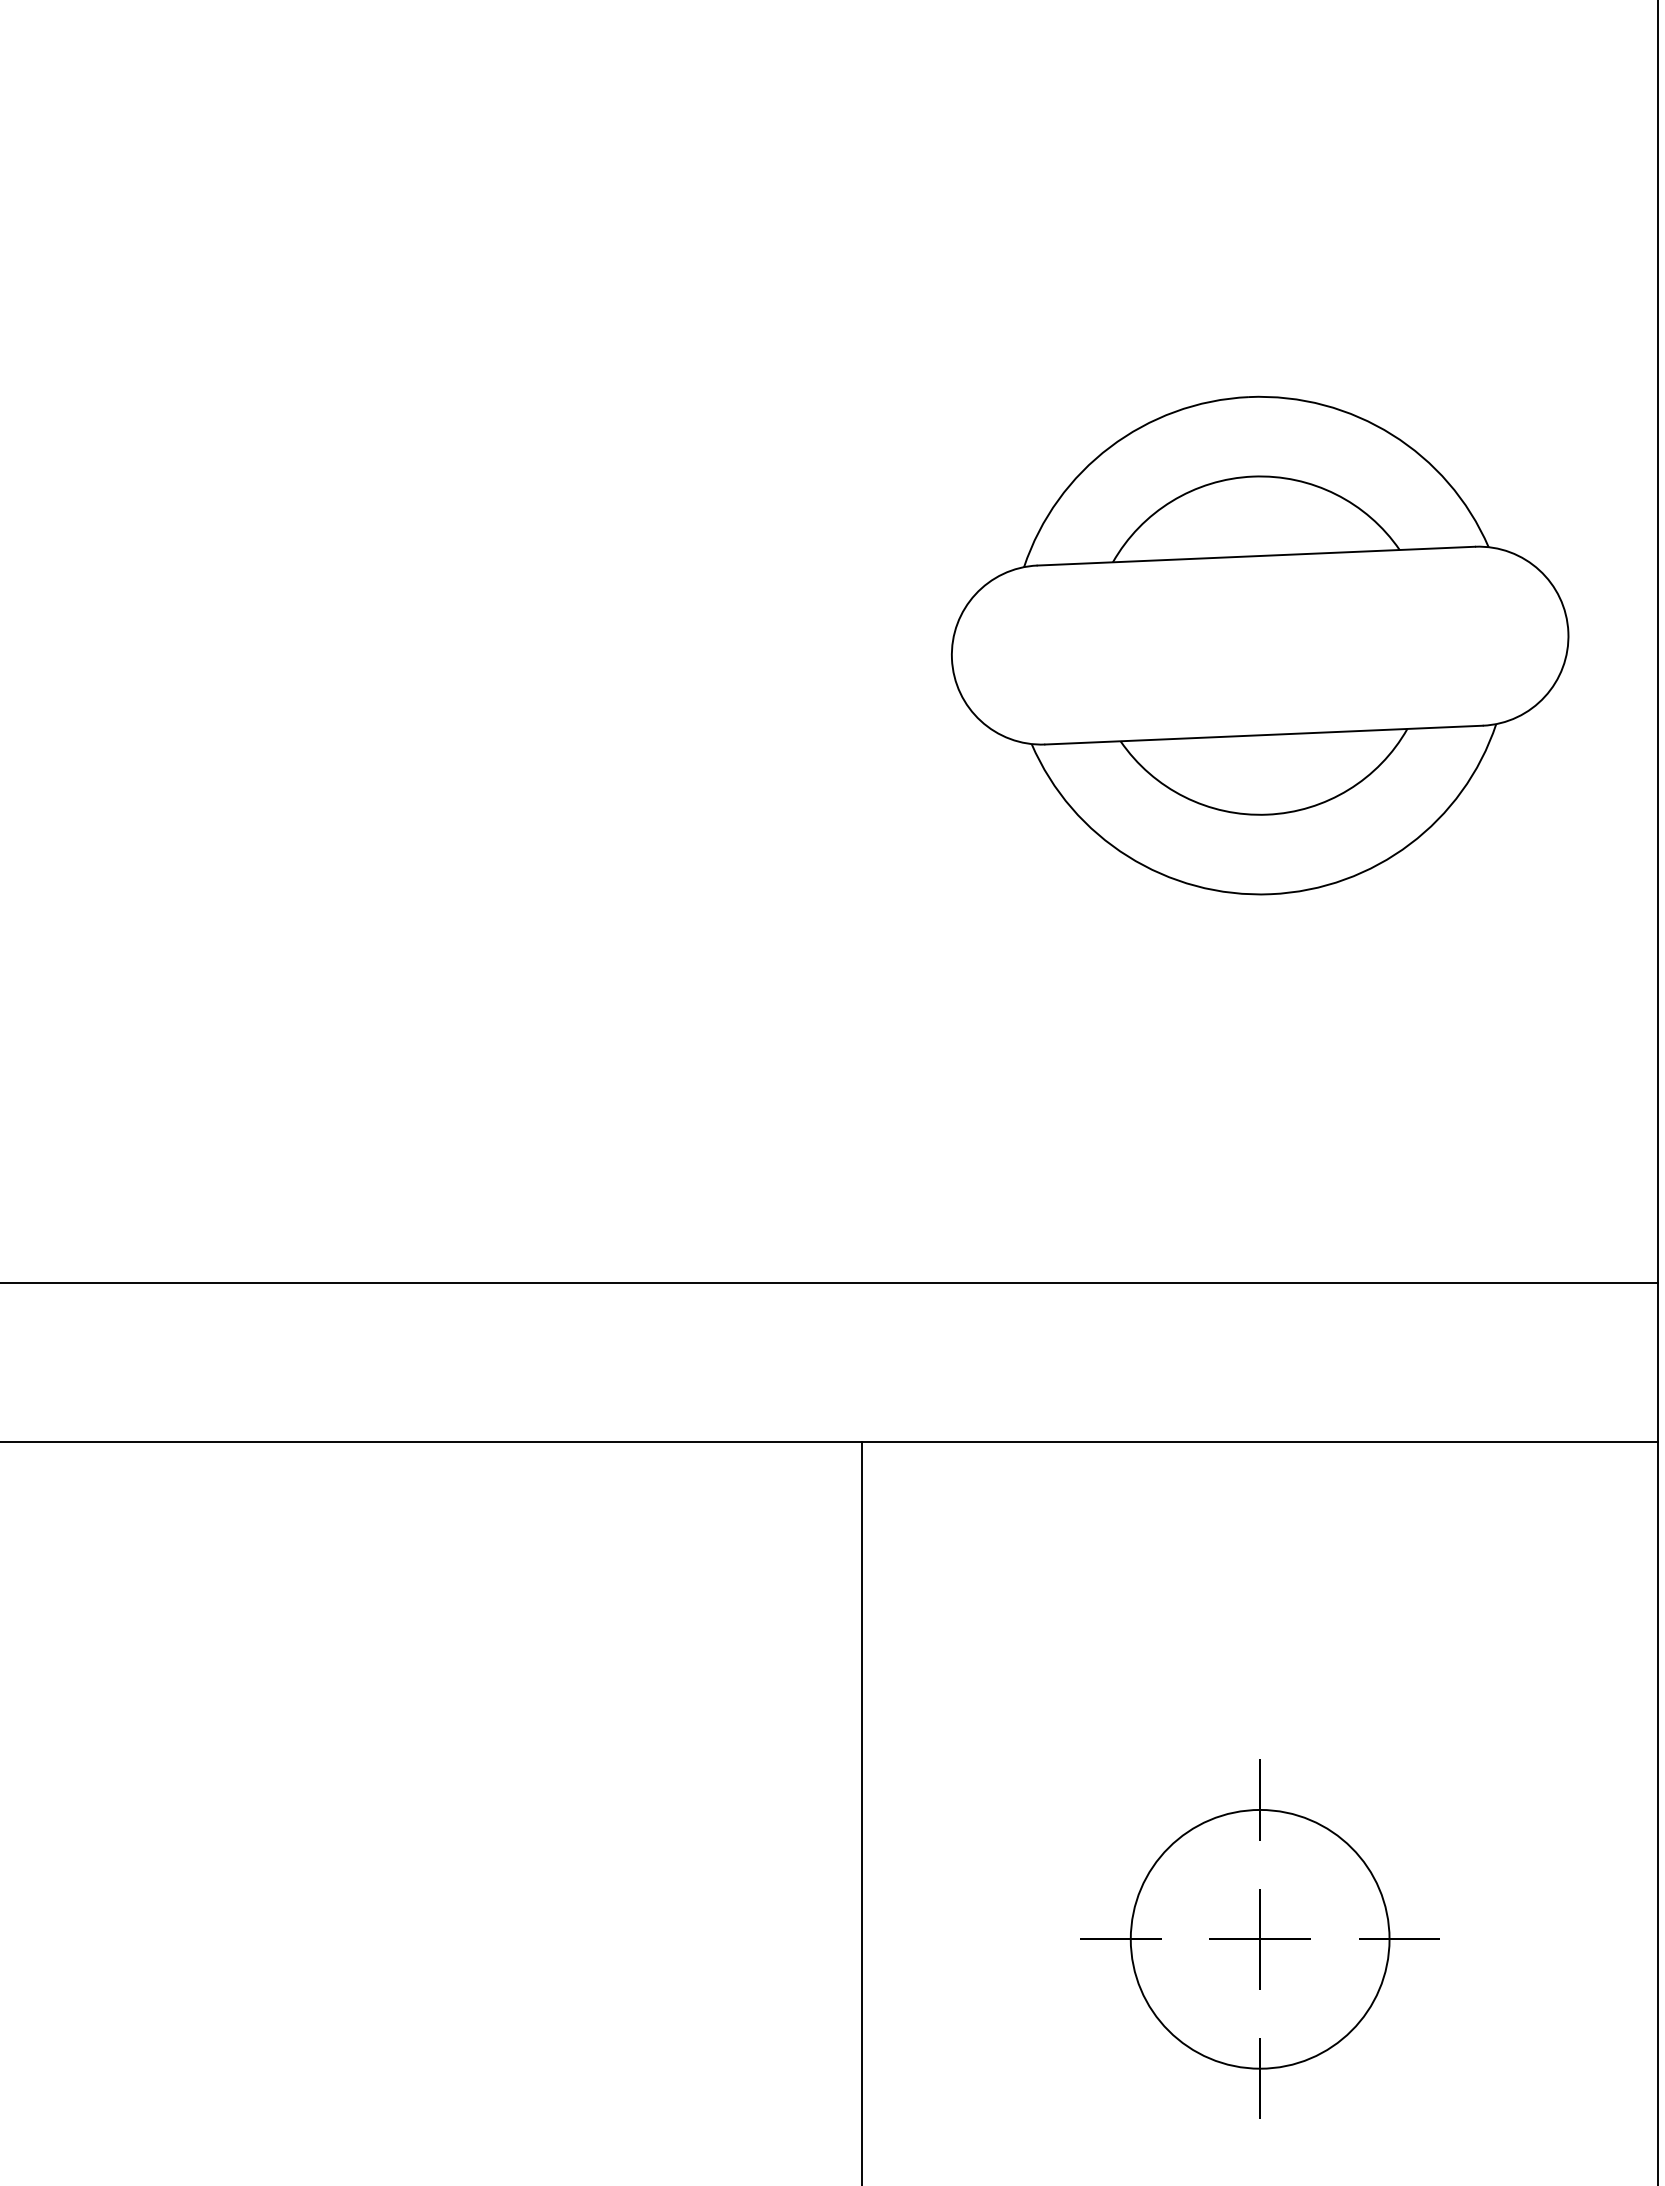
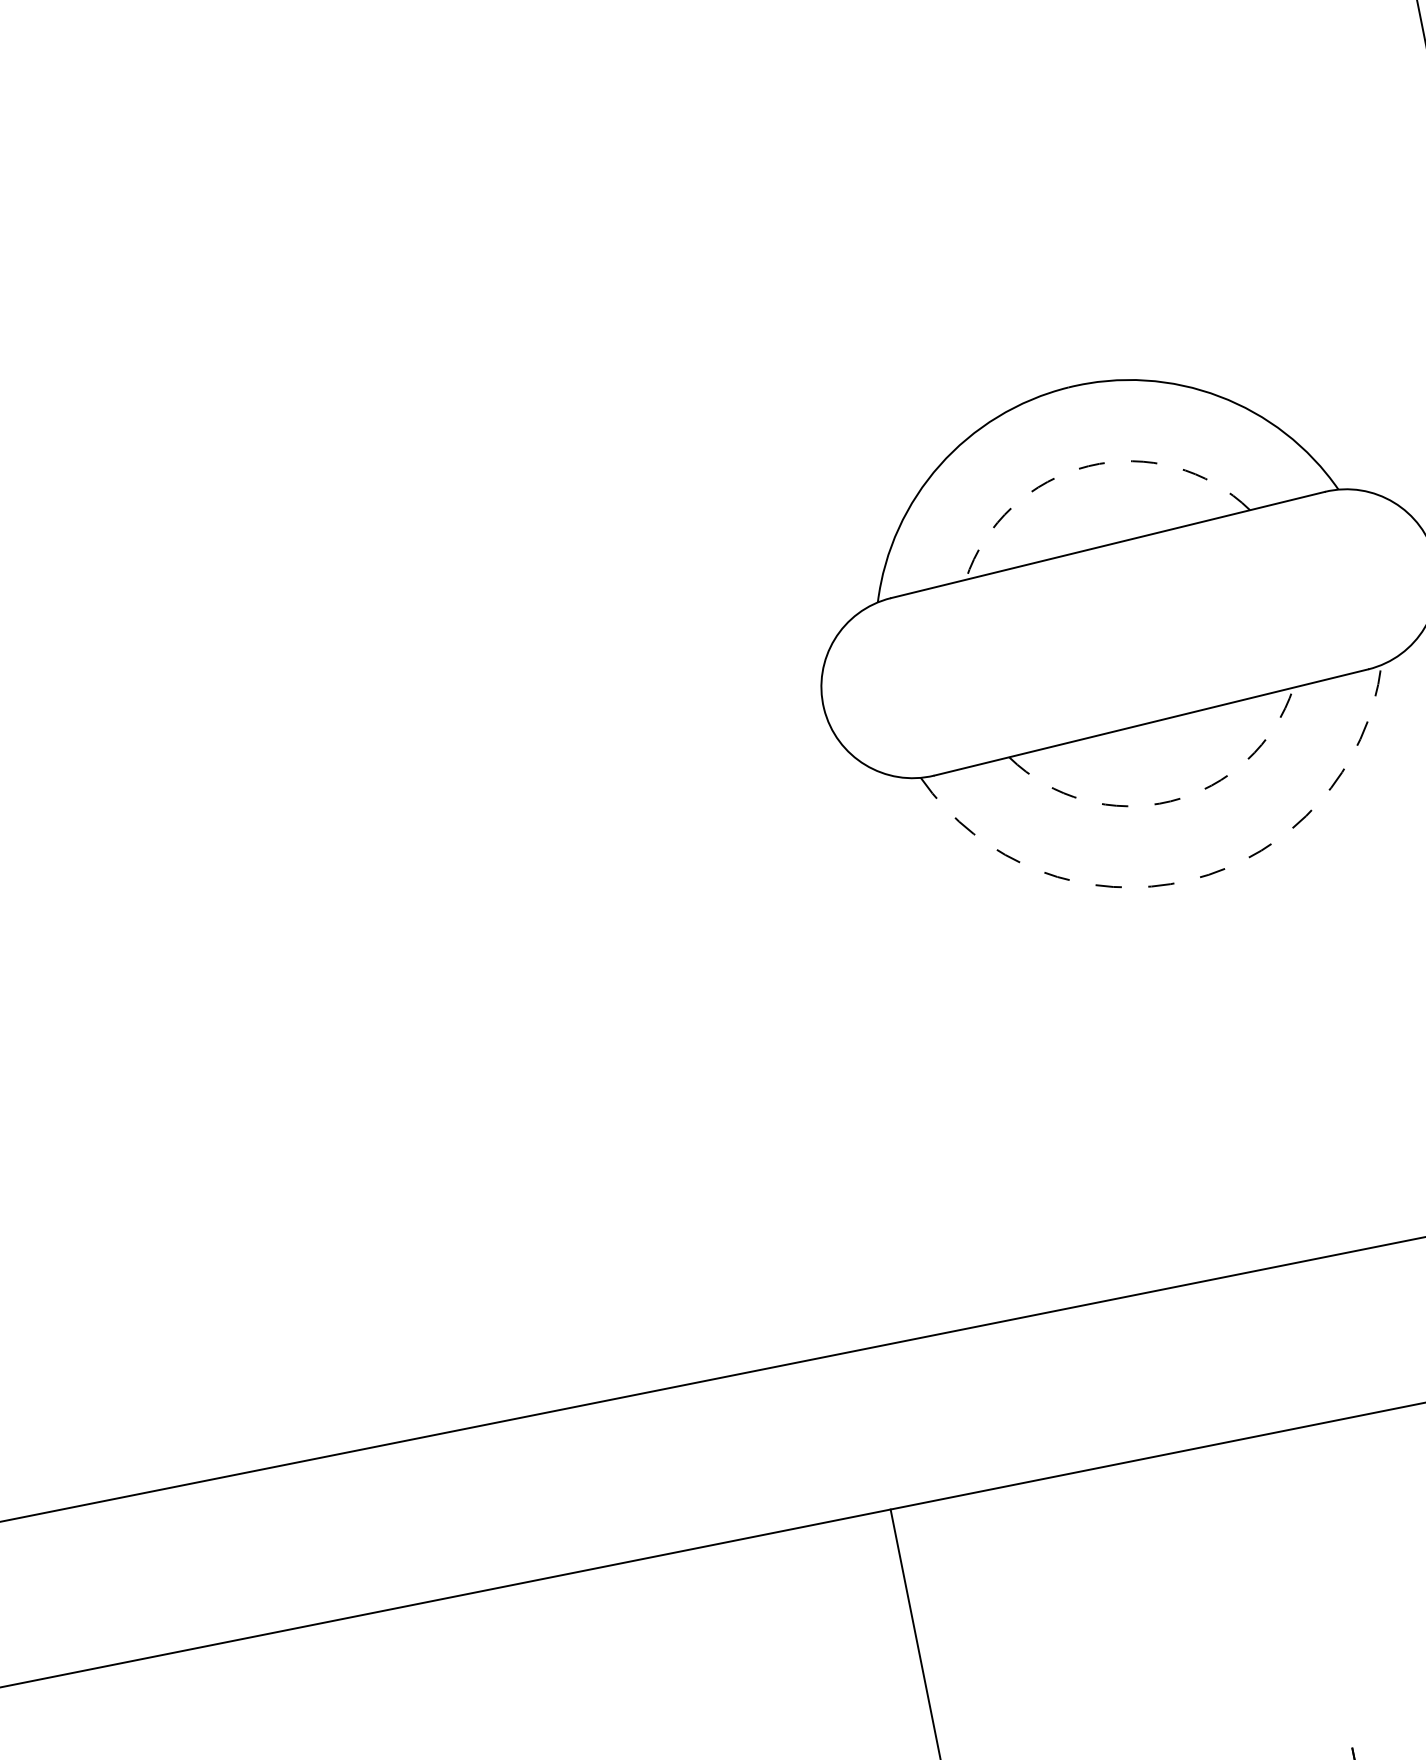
arc: (1252, 476) -> (1088, 466), solid -> dashed
arc: (1267, 814) -> (1170, 801), solid -> dashed
arc: (1270, 894) -> (1189, 880), solid -> dashed

